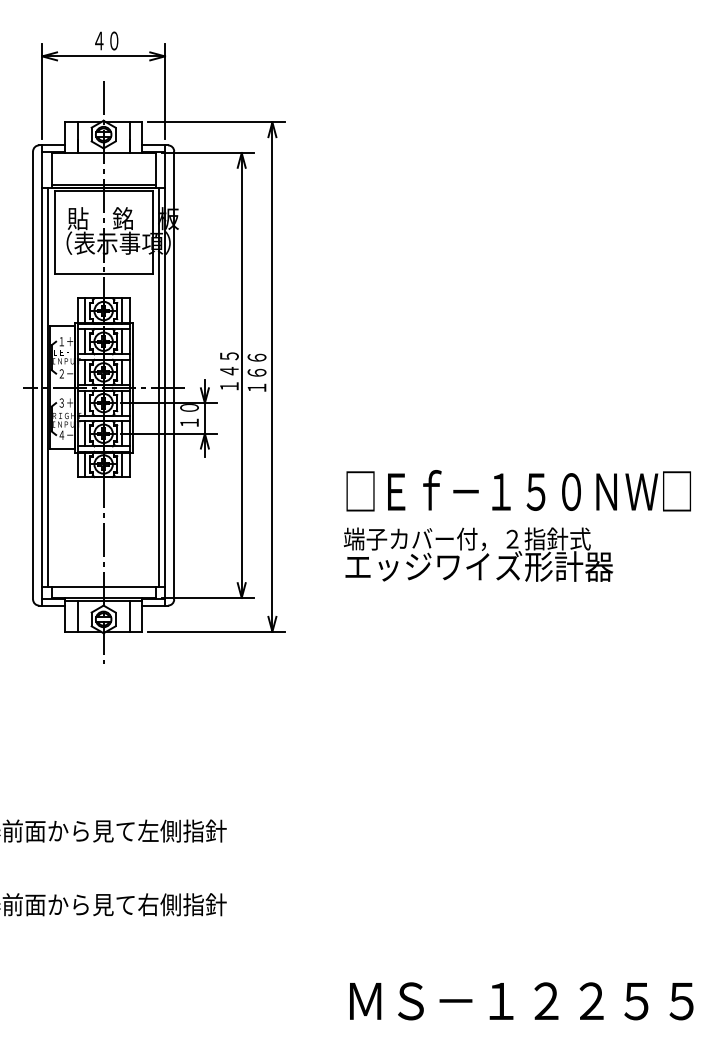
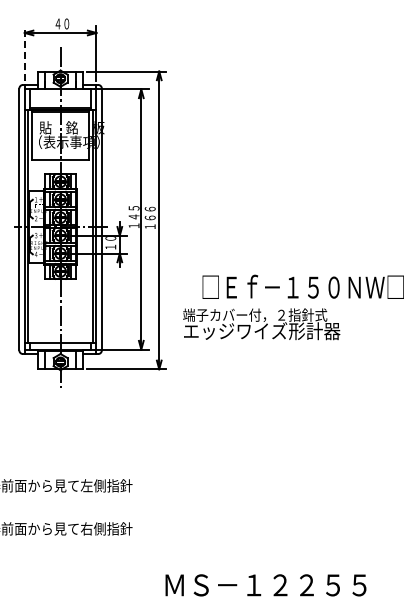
line: (41, 91) -> (24, 53), solid -> dashed
text: (478, 555) -> (261, 324), moved
text: (520, 1001) -> (265, 585), moved

